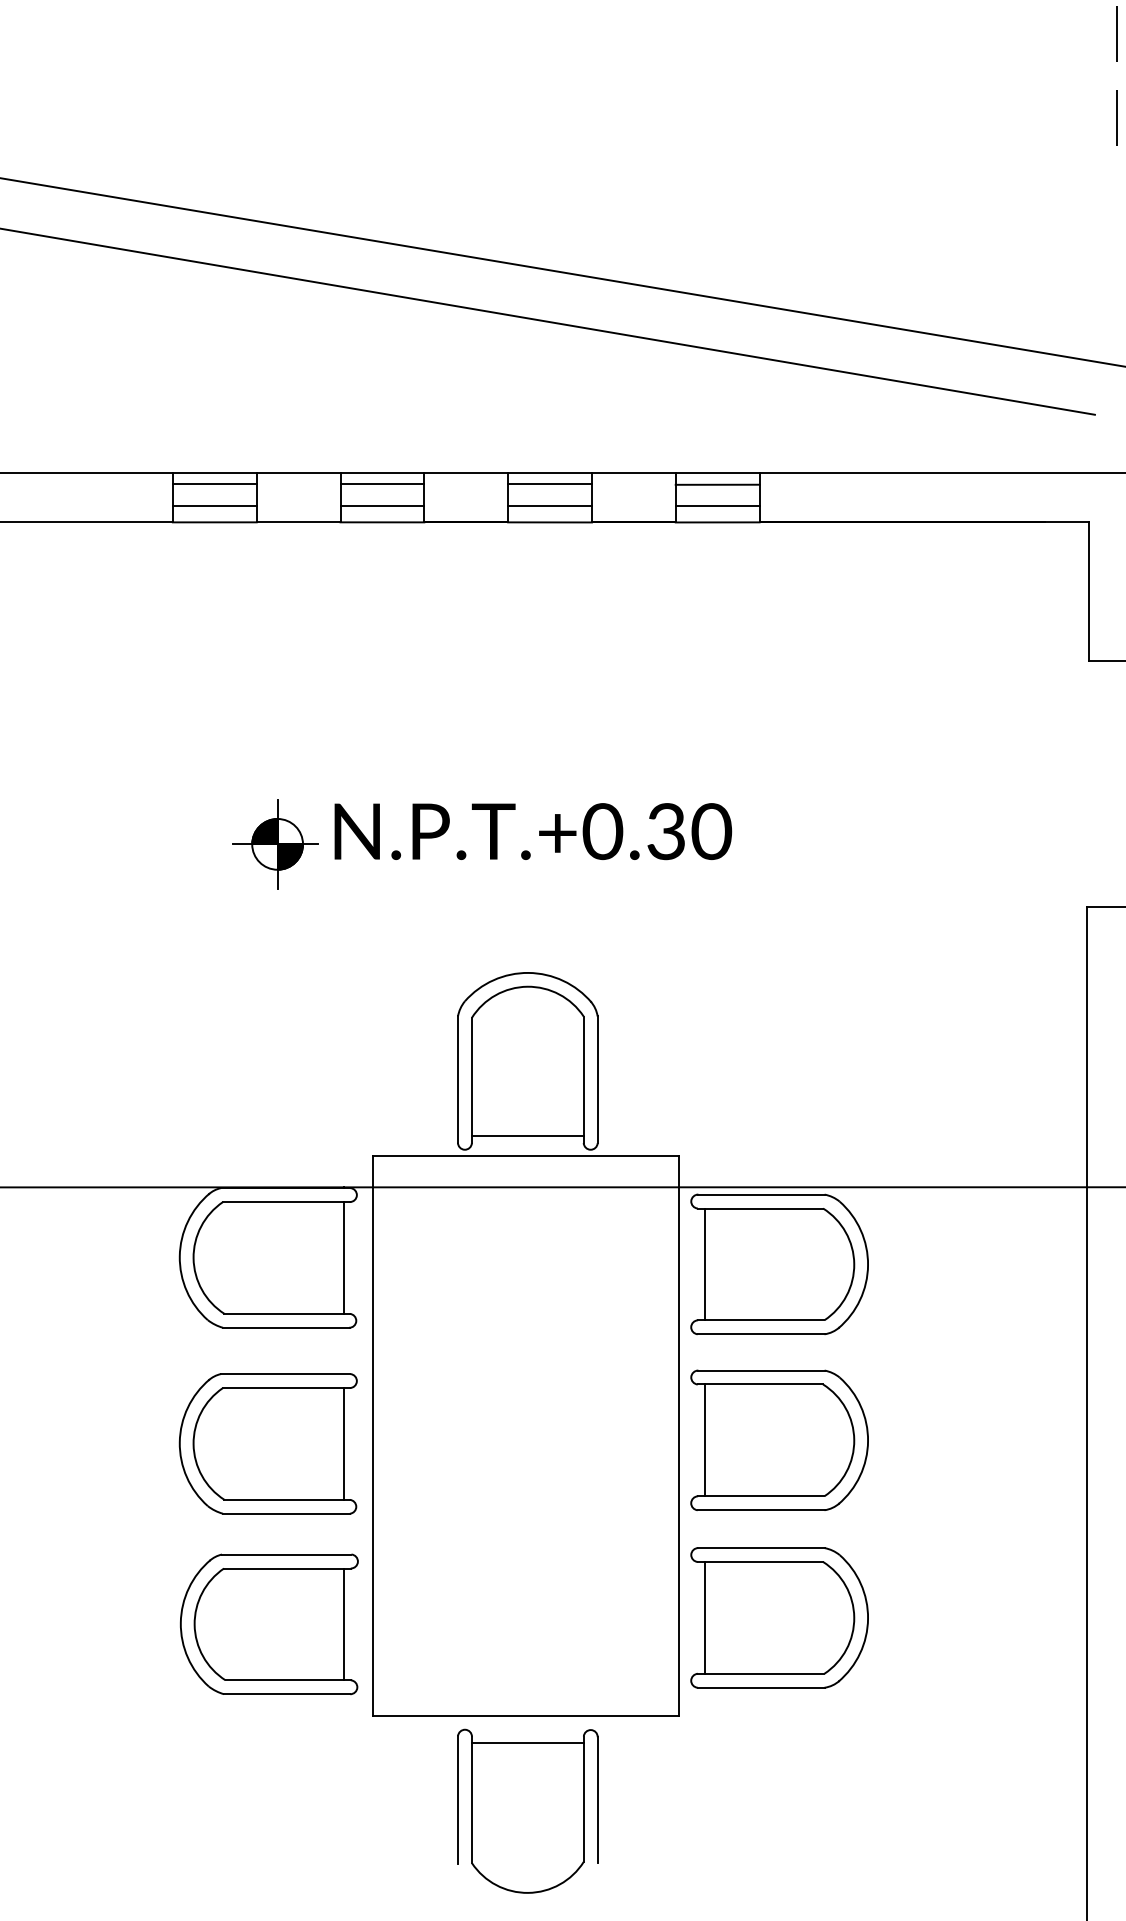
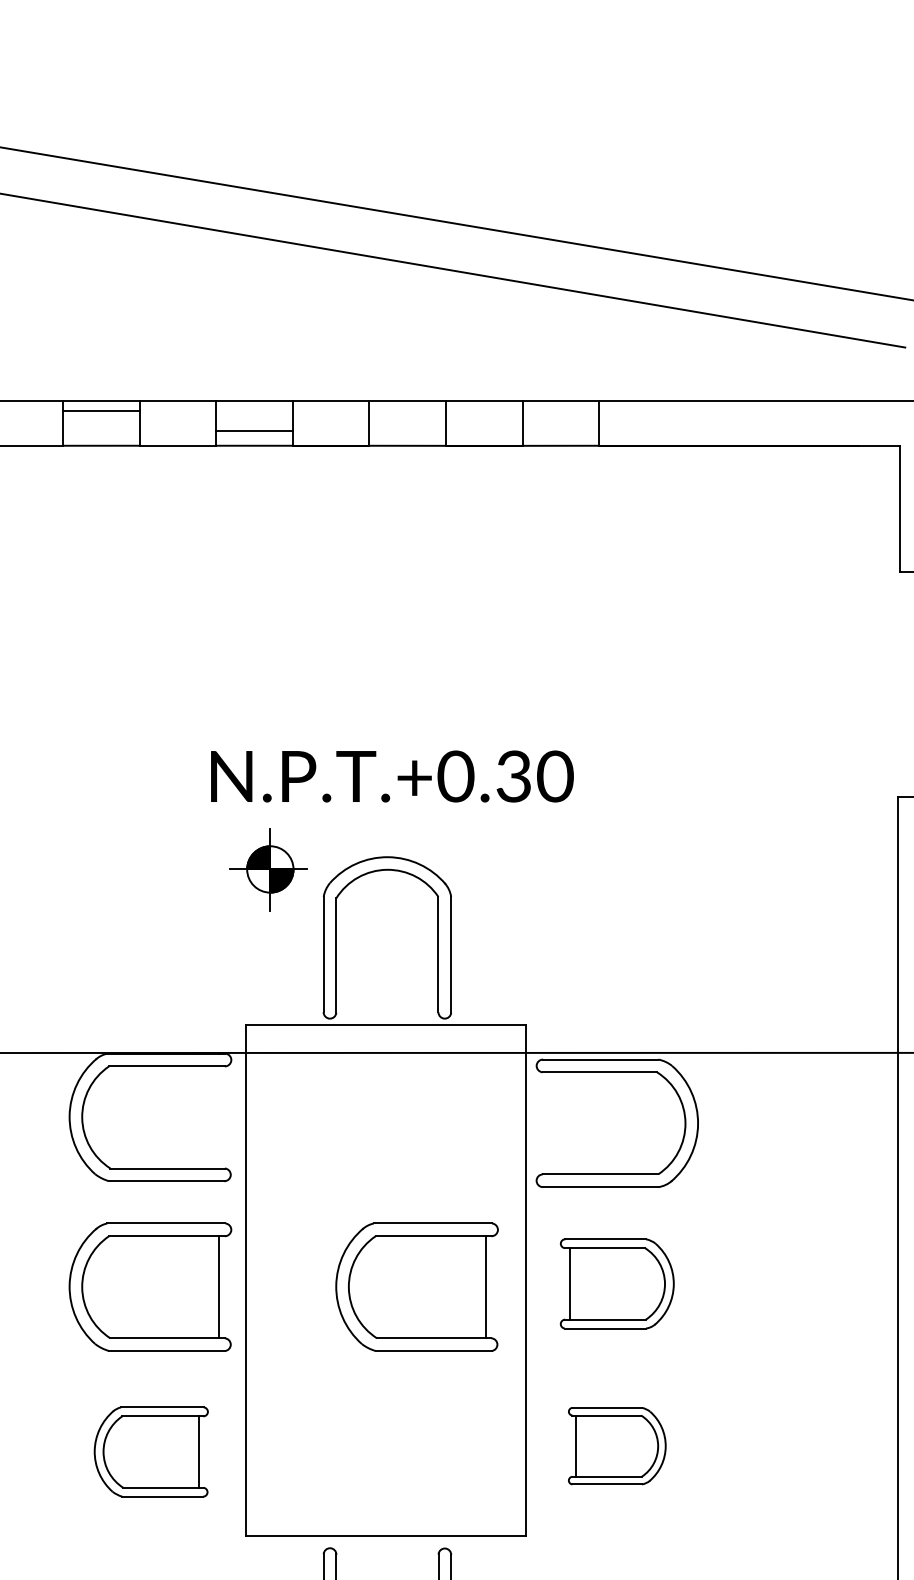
line: (382, 484) -> (254, 411), removed
line: (549, 484) -> (407, 411), removed
line: (717, 484) -> (560, 411), removed
line: (214, 505) -> (101, 430), removed
line: (549, 505) -> (407, 430), removed
line: (717, 505) -> (560, 430), removed
text: (533, 831) -> (392, 776), moved
part: (275, 844) -> (268, 869), moved
line: (527, 1136) -> (387, 1006), removed
line: (343, 1257) -> (219, 1117), removed
line: (704, 1264) -> (548, 1123), removed
part: (779, 1439) -> (617, 1283), size x0.7
part: (559, 1443) -> (416, 1286), added
part: (779, 1617) -> (617, 1445), size x0.6
part: (268, 1624) -> (150, 1452), size x0.7
line: (527, 1743) -> (387, 1560), removed

